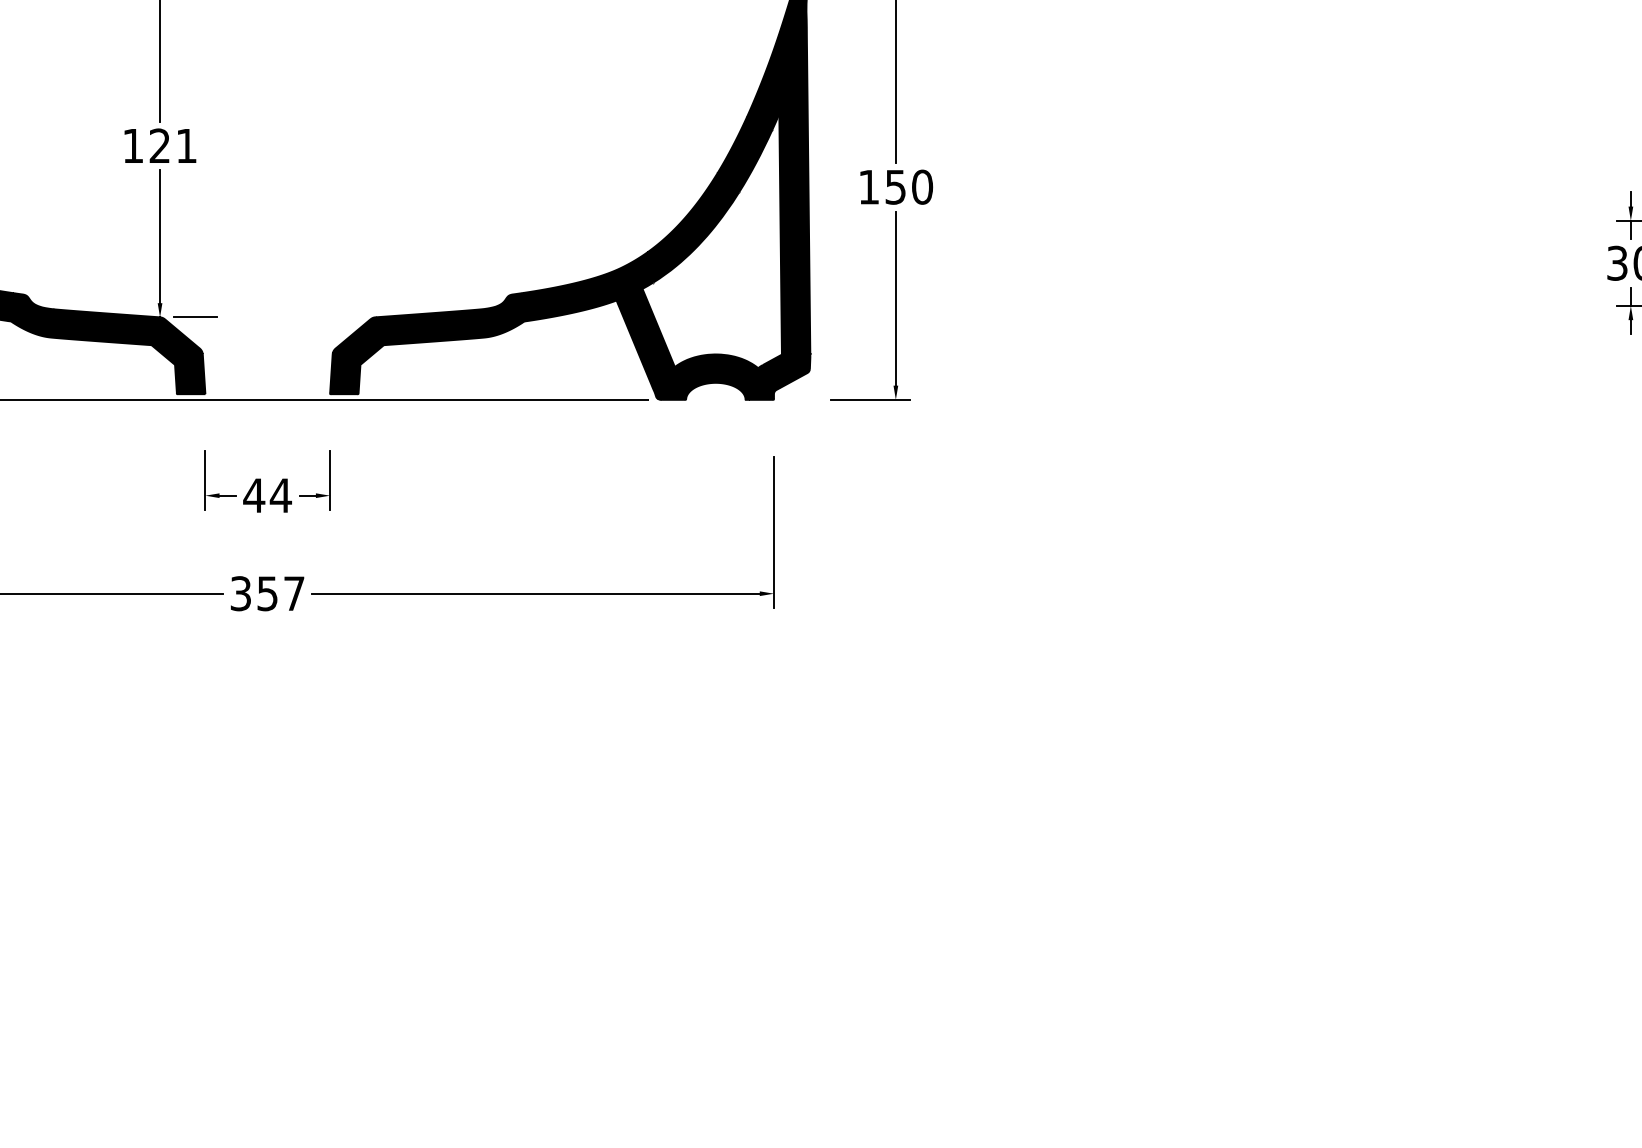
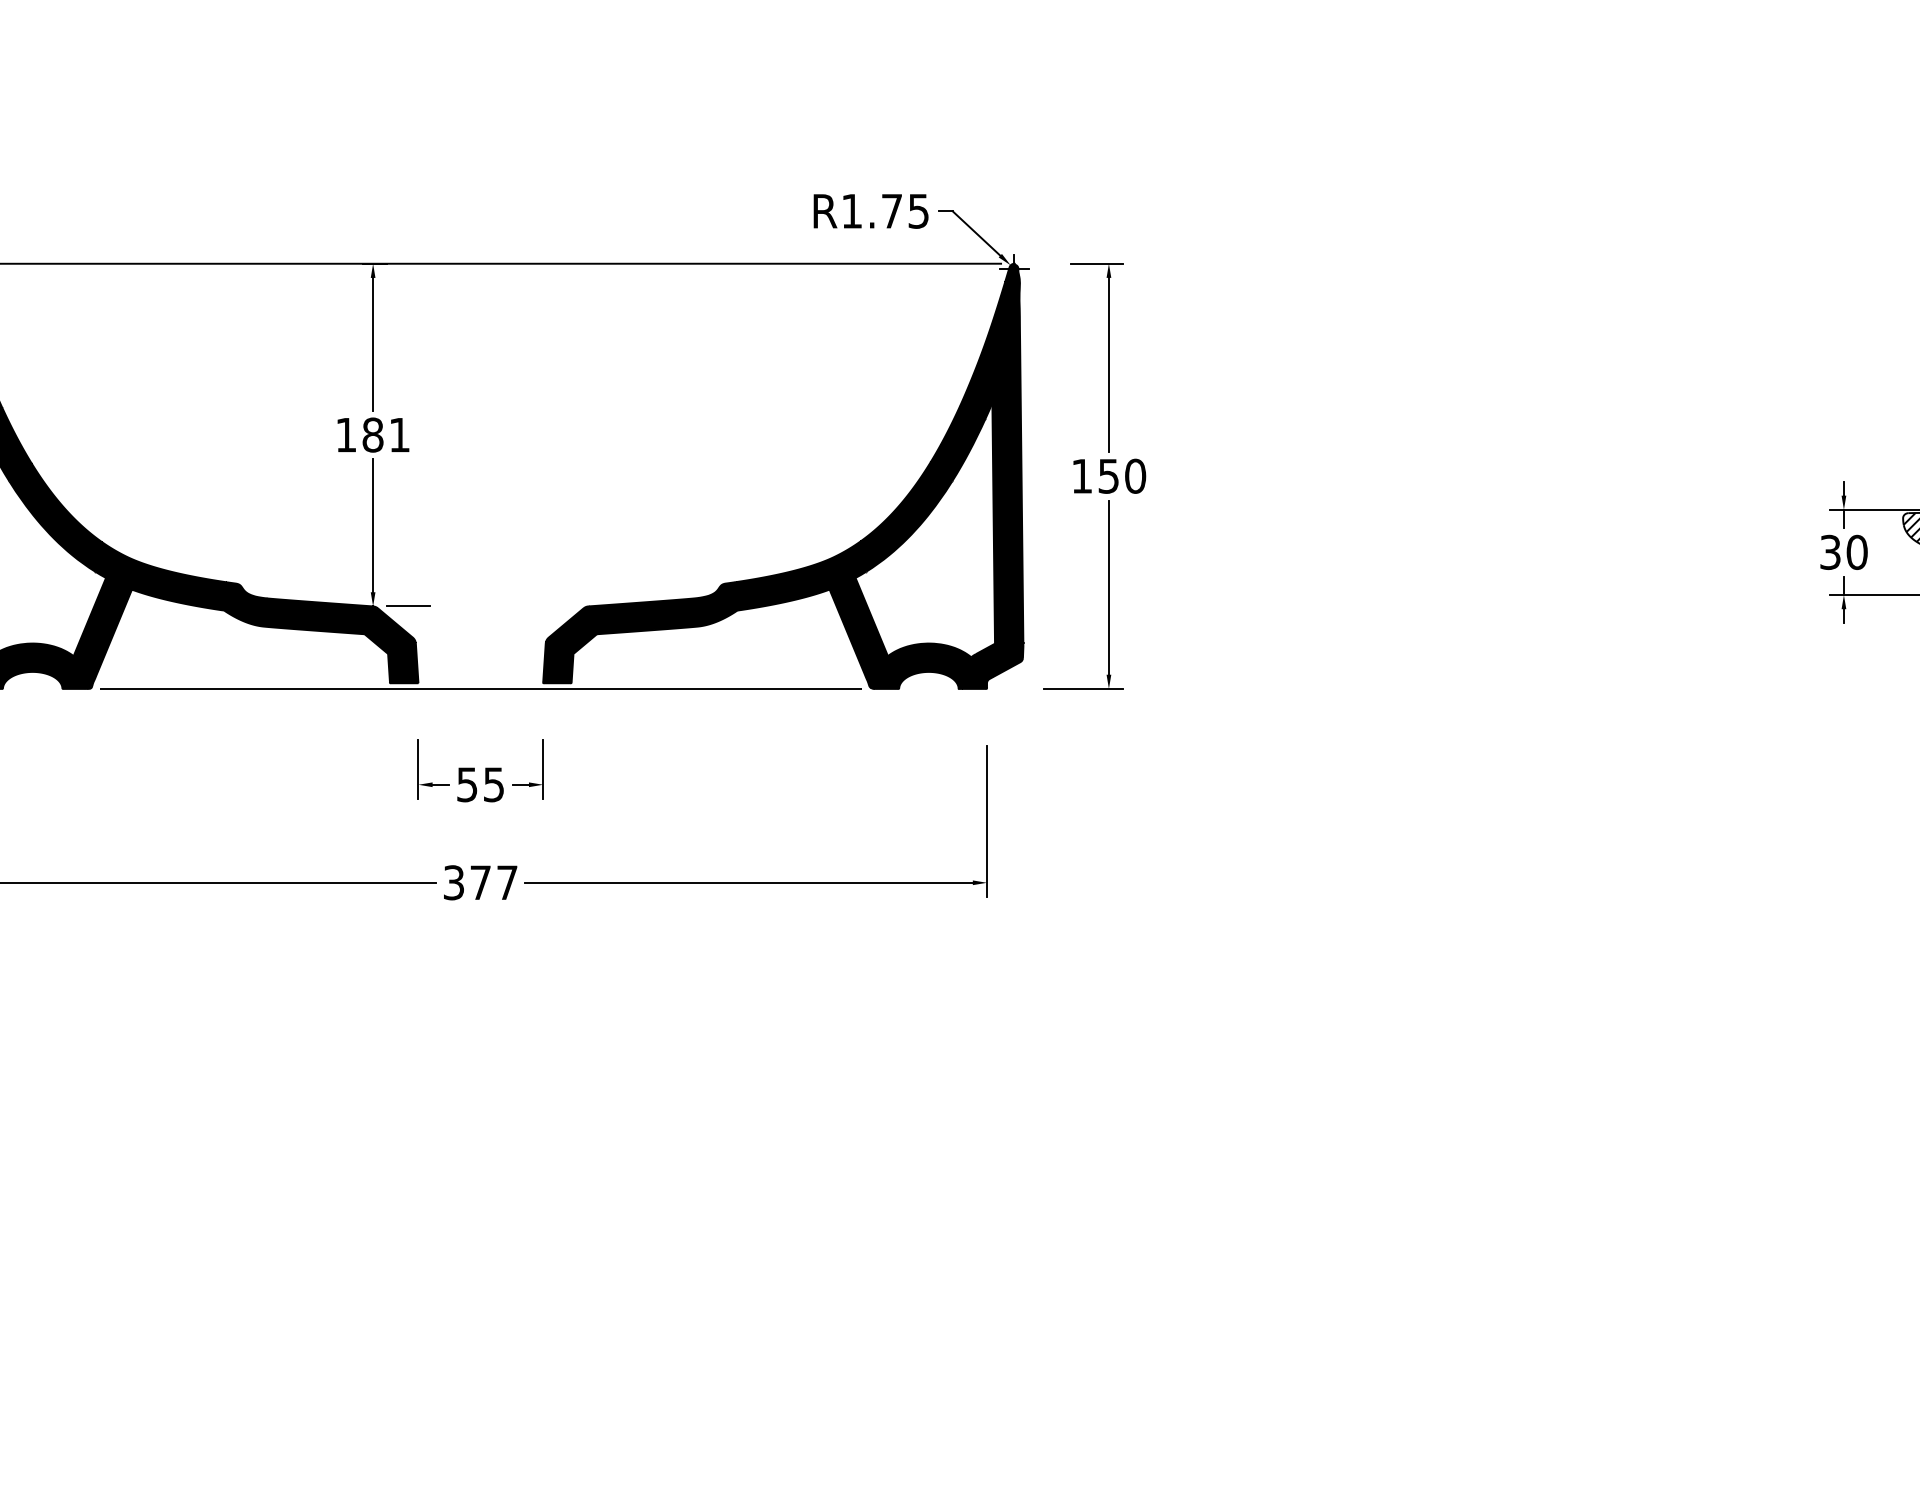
text: (159, 145) -> (372, 434), 121 -> 181
text: (267, 495) -> (480, 784), 44 -> 55
text: (267, 593) -> (480, 882), 357 -> 377

